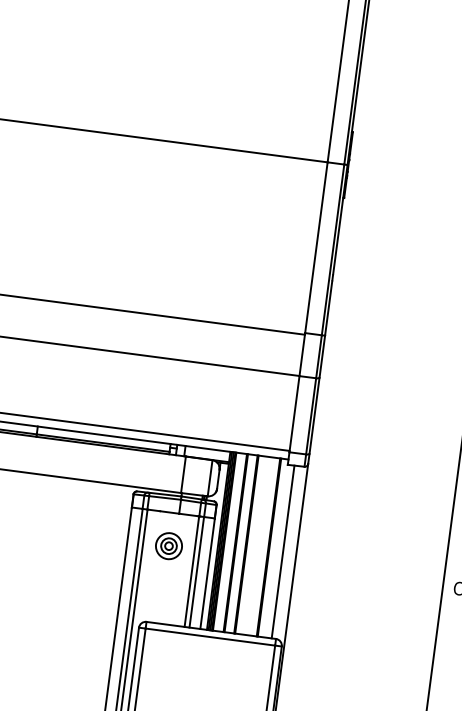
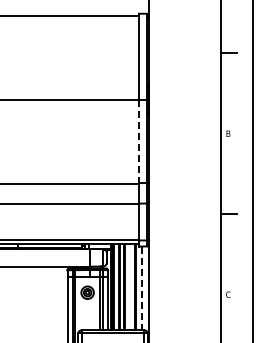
line: (317, 248) -> (139, 141), solid -> dashed
line: (283, 552) -> (142, 288), solid -> dashed

